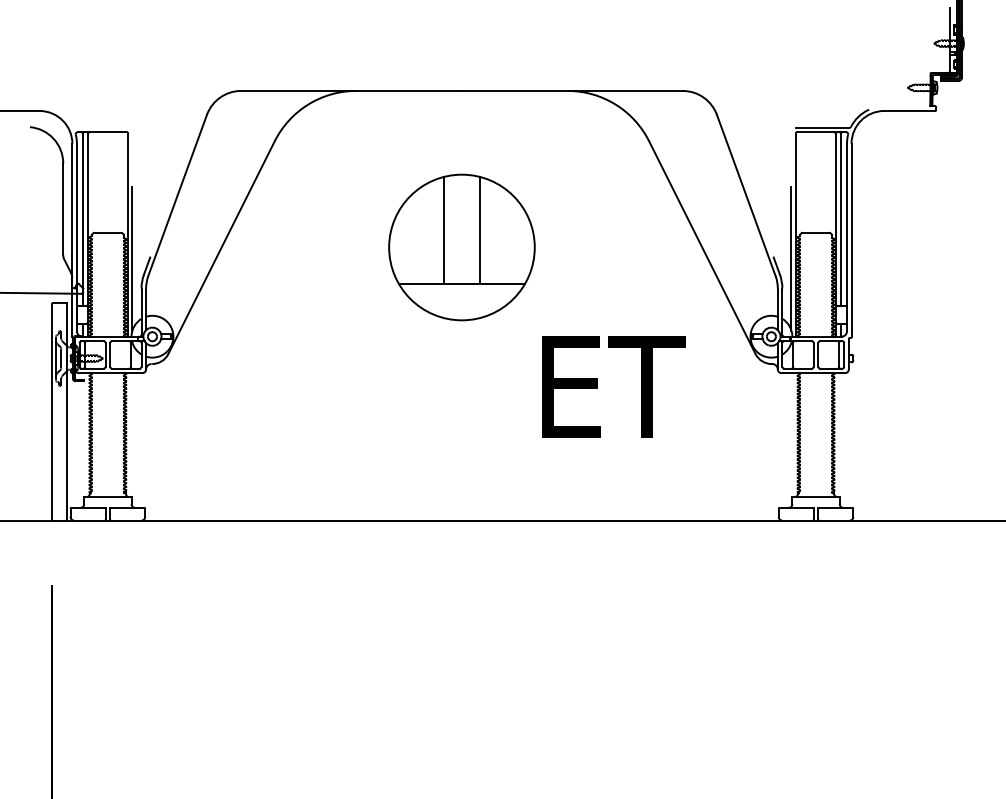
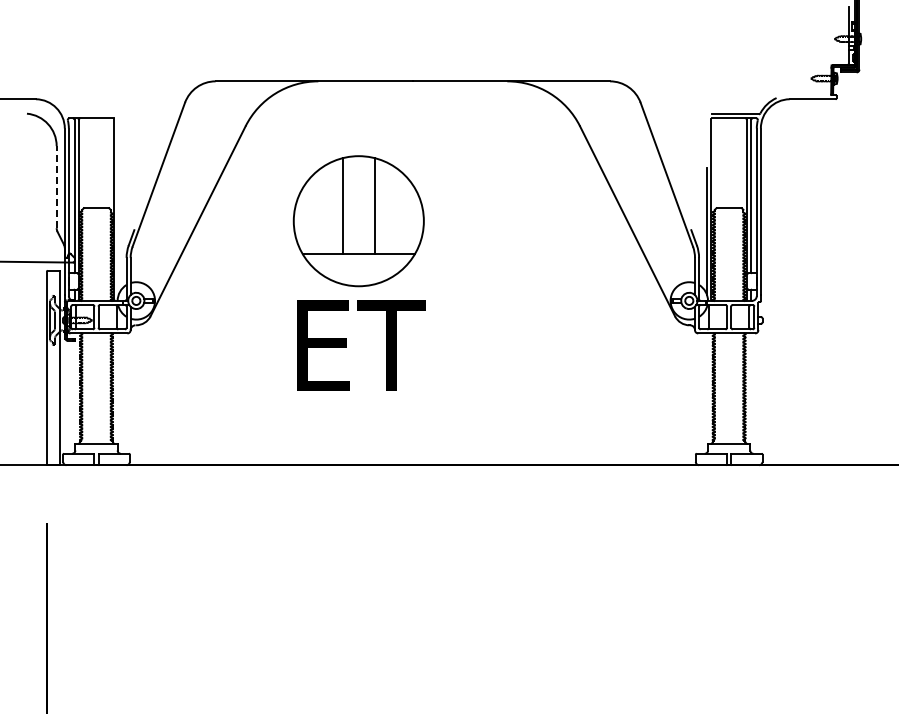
line: (63, 208) -> (56, 186), solid -> dashed
part: (461, 247) -> (358, 221), moved
line: (132, 259) -> (118, 231), removed
text: (613, 386) -> (361, 345), moved

